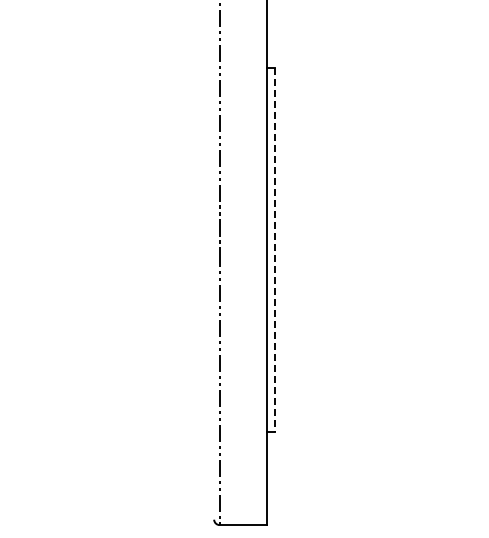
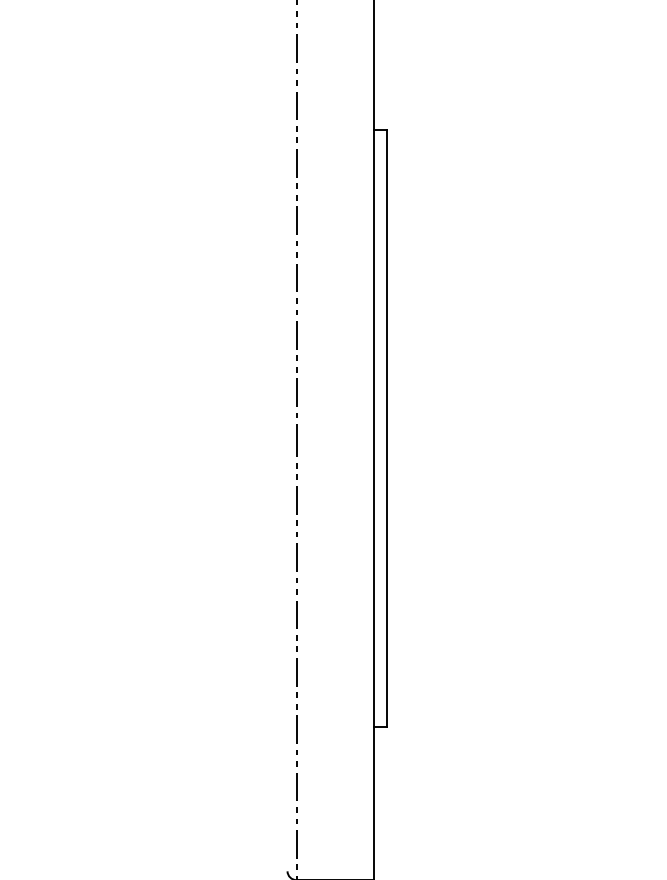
line: (274, 250) -> (386, 429), dashed -> solid

